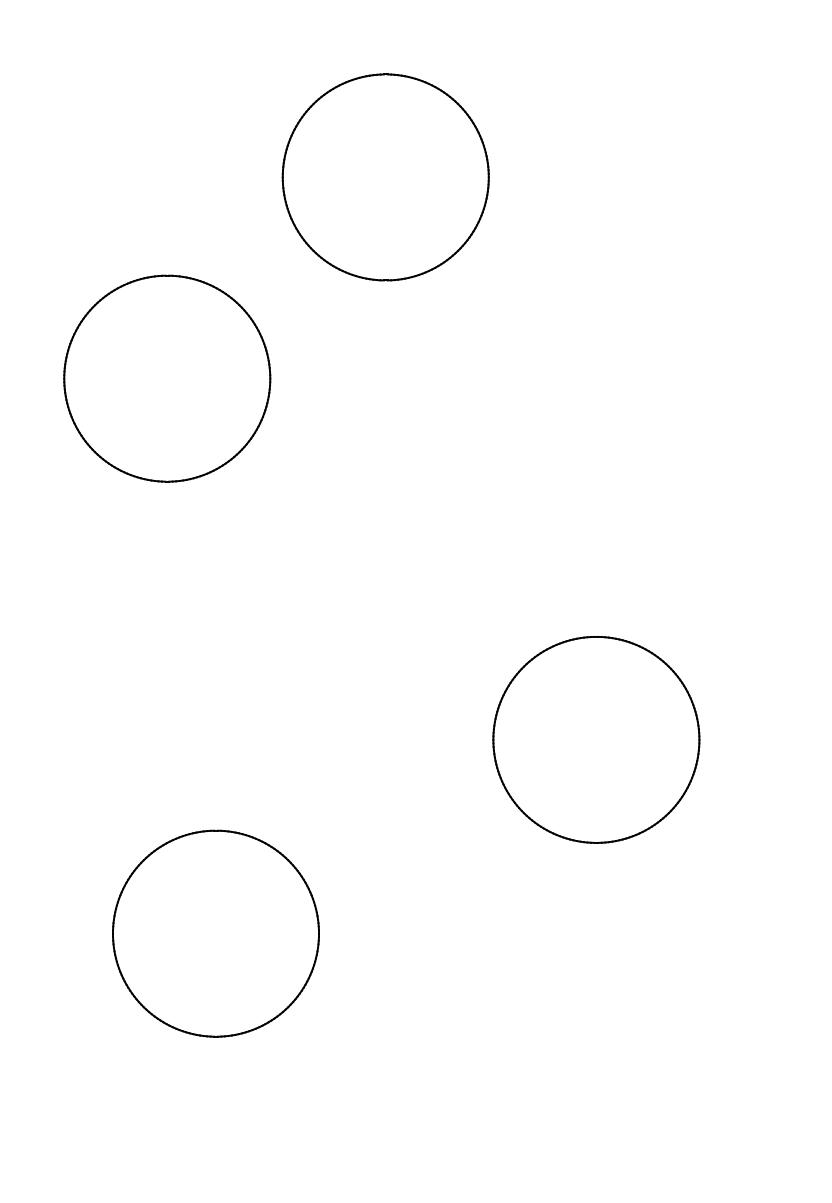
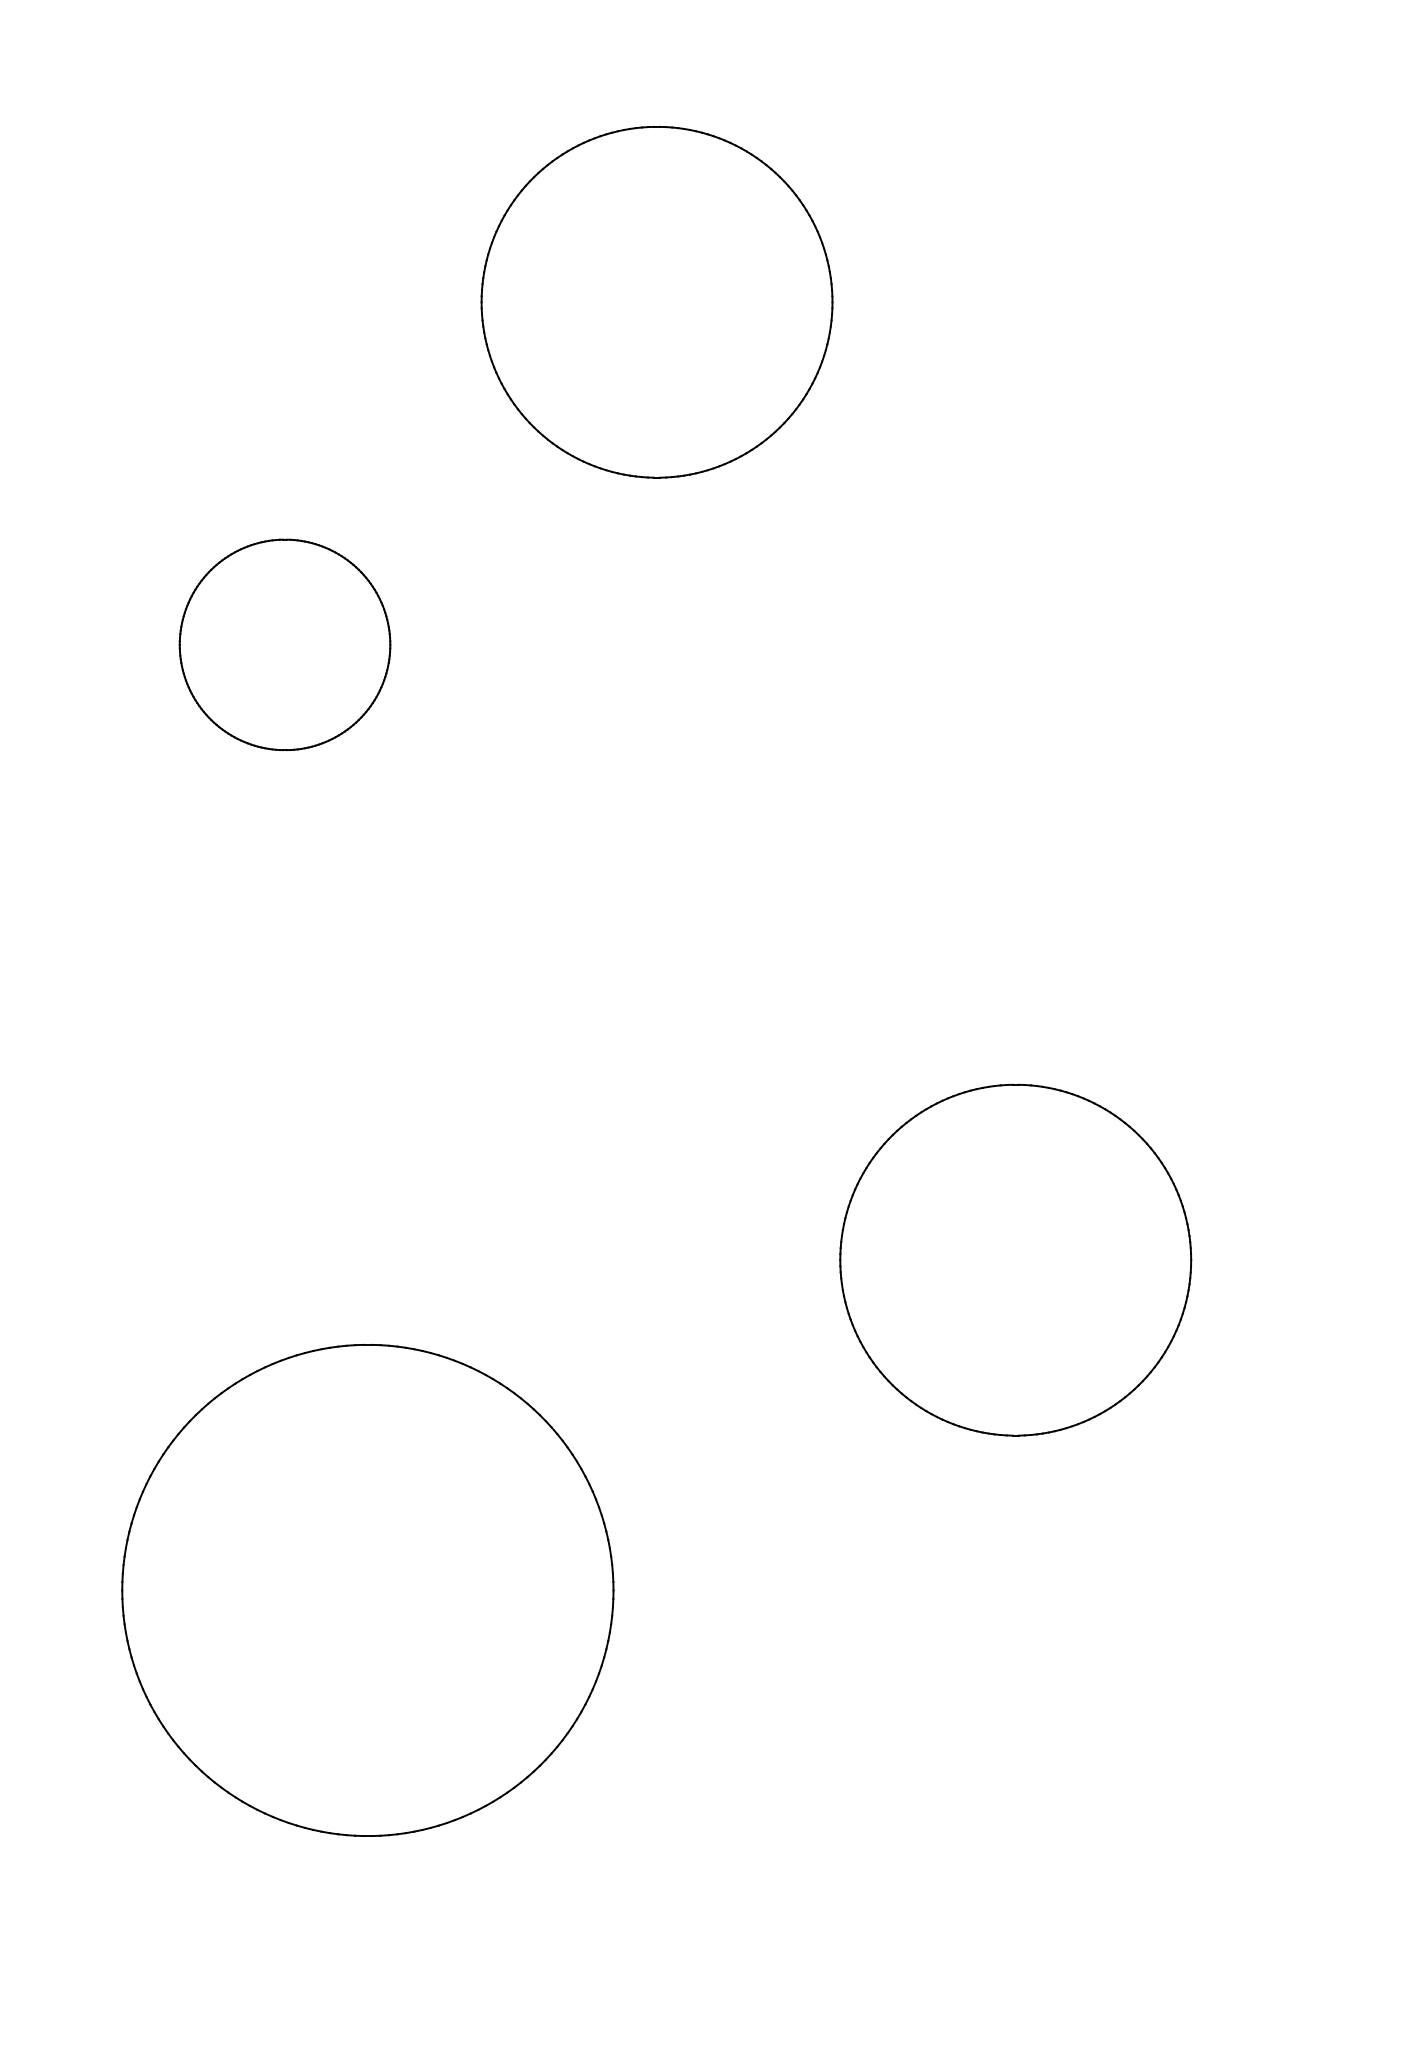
part: (167, 378) -> (285, 644), size x0.6
part: (215, 933) -> (367, 1589), size x1.4

